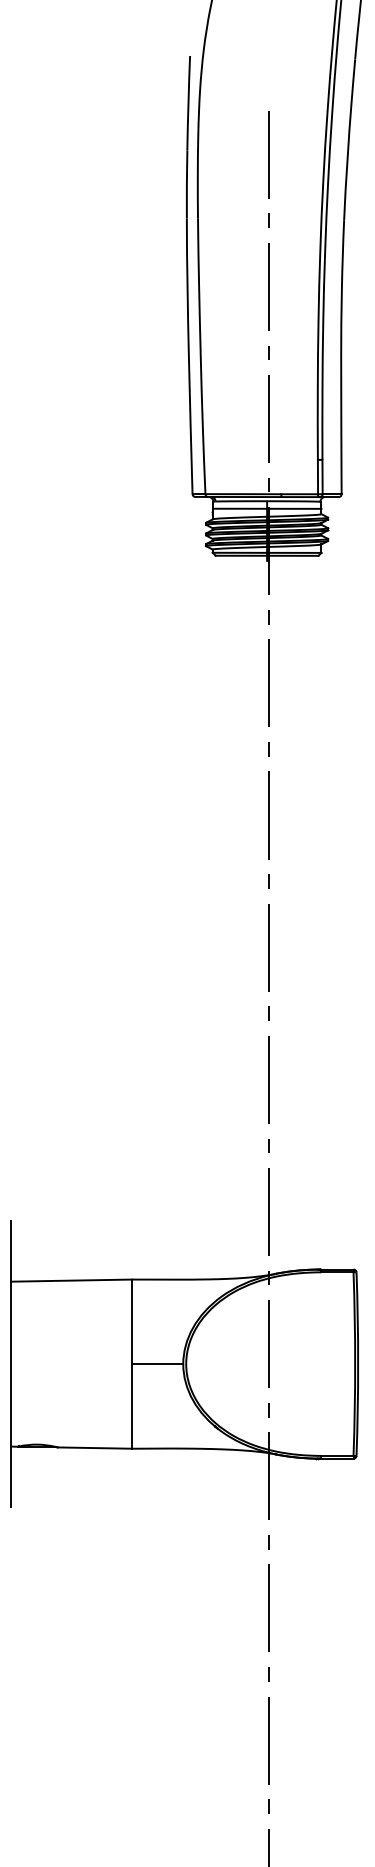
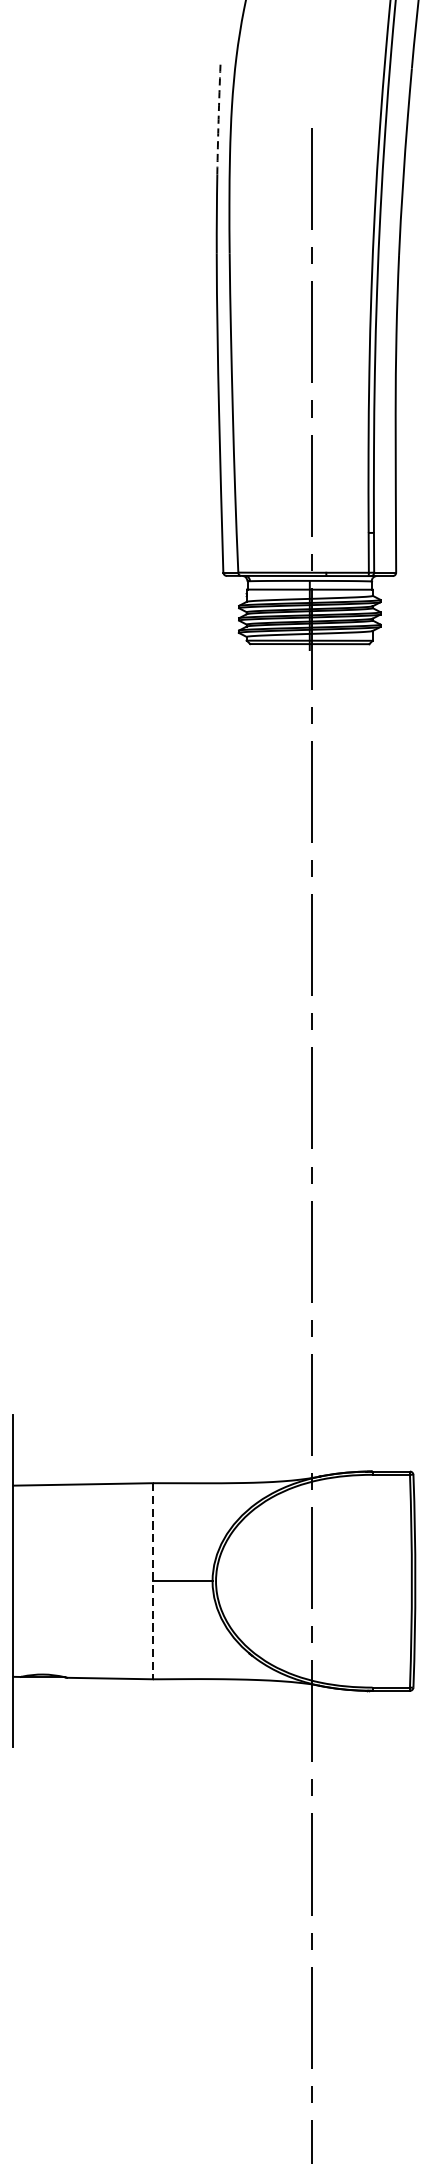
arc: (188, 103) -> (218, 119), solid -> dashed
line: (131, 1364) -> (152, 1581), solid -> dashed

